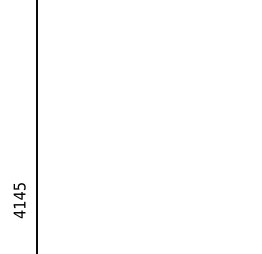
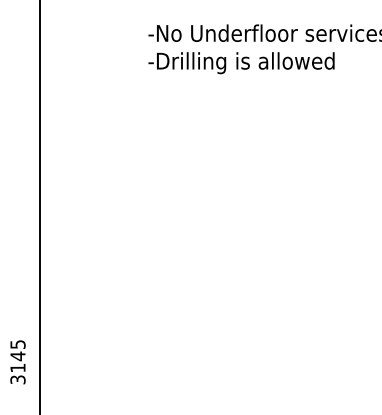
text: (19, 214) -> (17, 379), 4145 -> 3145

